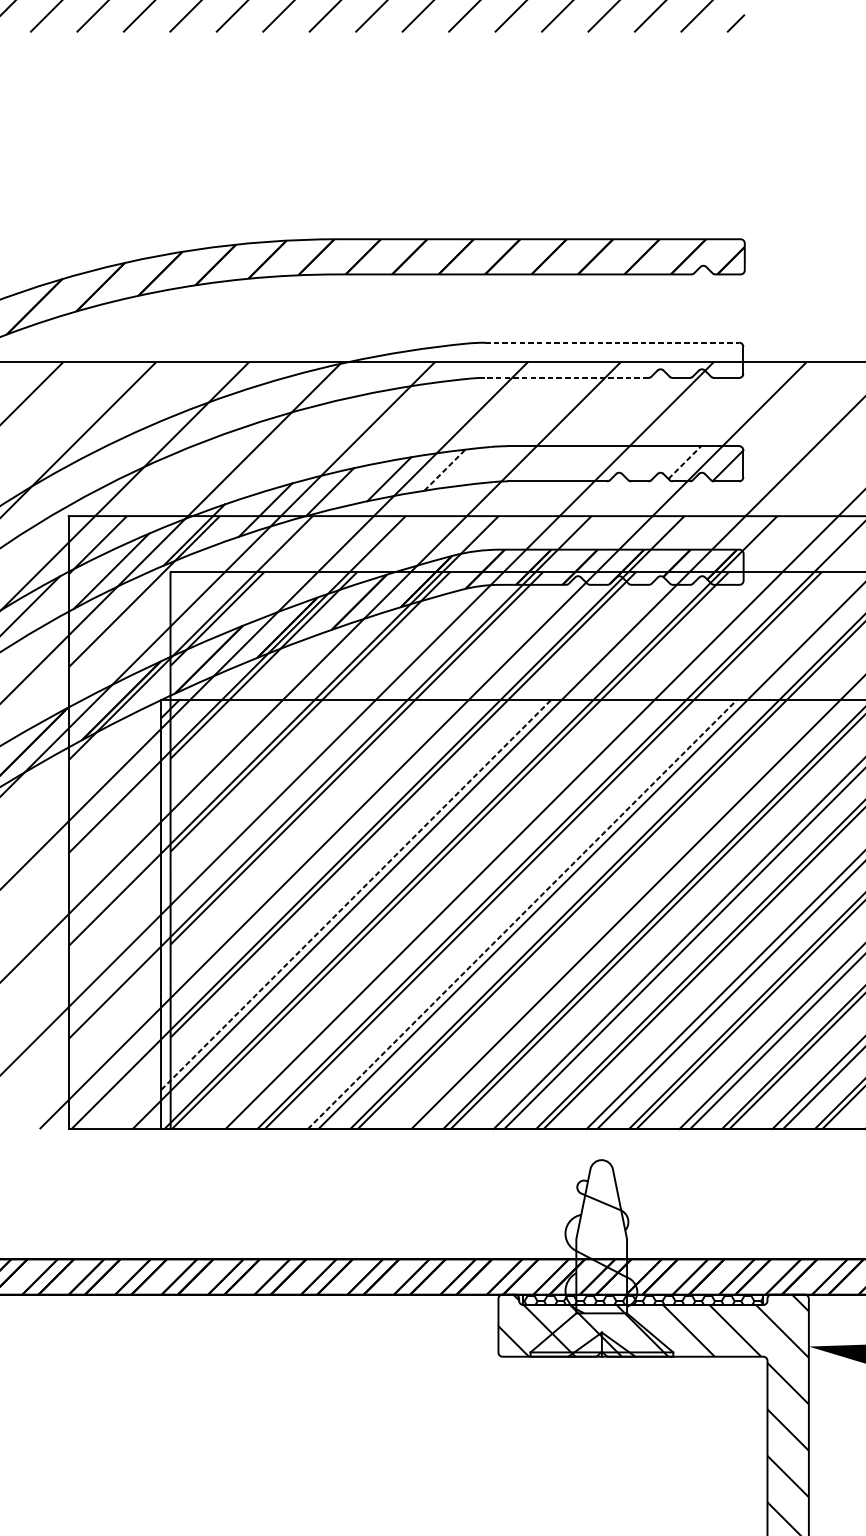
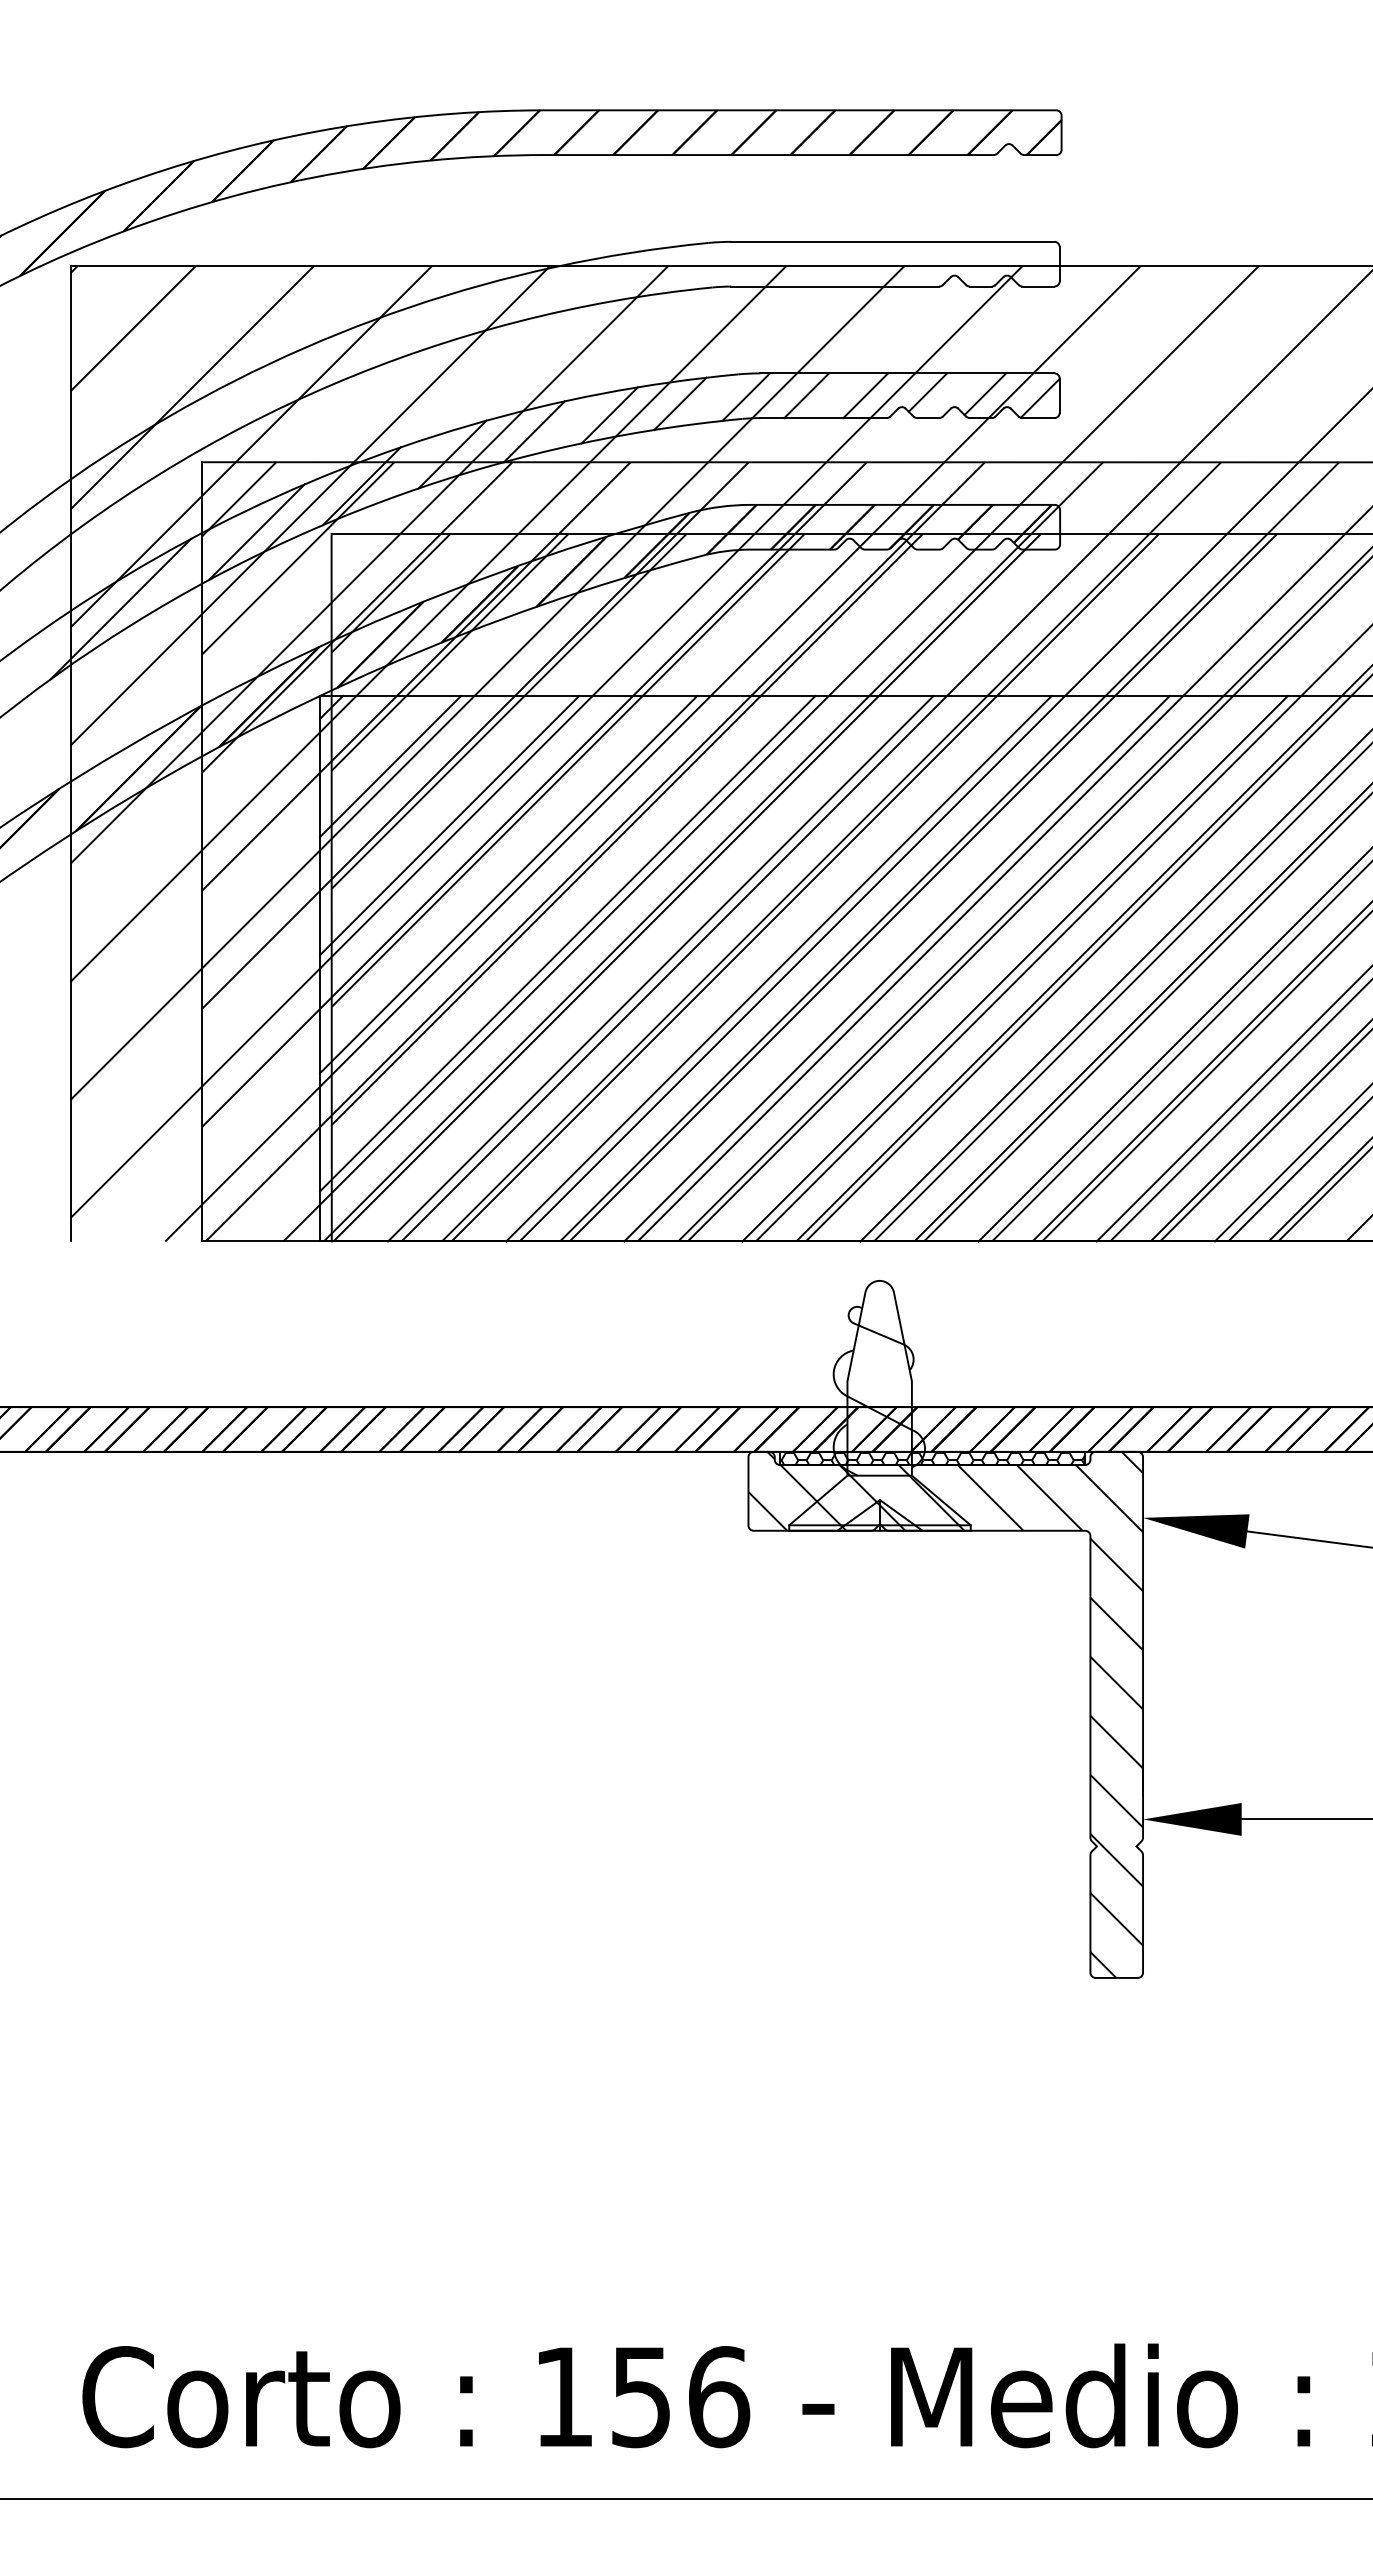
line: (611, 342) -> (892, 241), dashed -> solid
line: (566, 377) -> (835, 286), dashed -> solid
line: (639, 461) -> (927, 392), added
line: (684, 462) -> (985, 393), dashed -> solid
line: (544, 463) -> (806, 395), added
line: (590, 463) -> (865, 395), added
line: (496, 464) -> (745, 396), added
line: (444, 469) -> (680, 403), dashed -> solid
line: (216, 755) -> (390, 766), added
line: (263, 801) -> (449, 825), added
line: (309, 848) -> (508, 884), added
line: (356, 894) -> (568, 943), dashed -> solid
line: (429, 914) -> (660, 968), added
line: (522, 914) -> (778, 968), dashed -> solid
line: (614, 914) -> (896, 968), added

